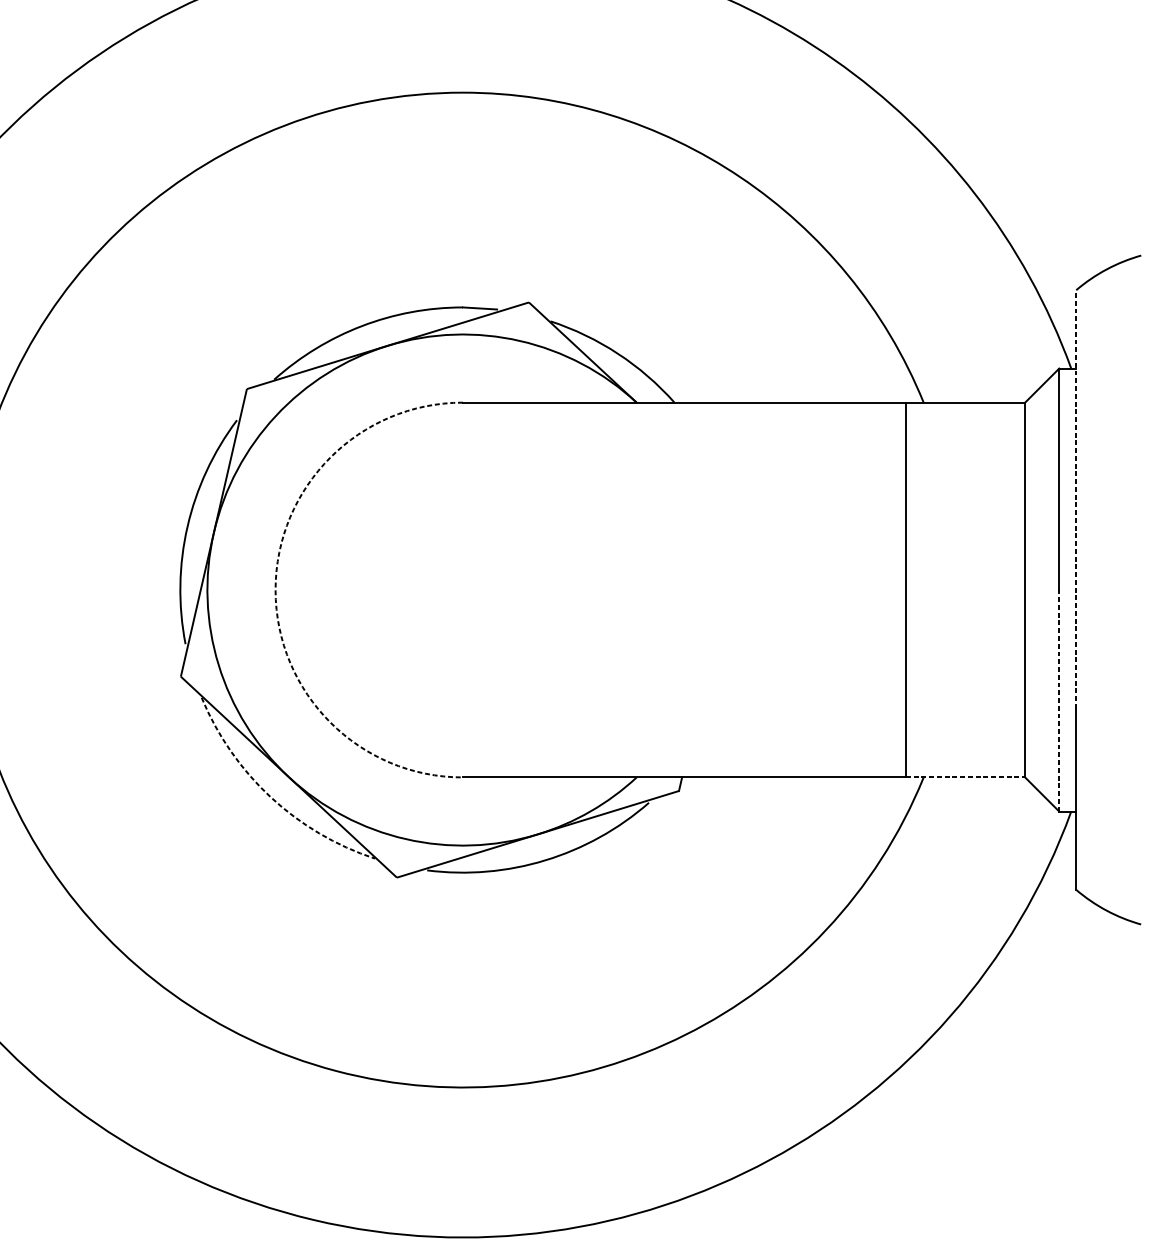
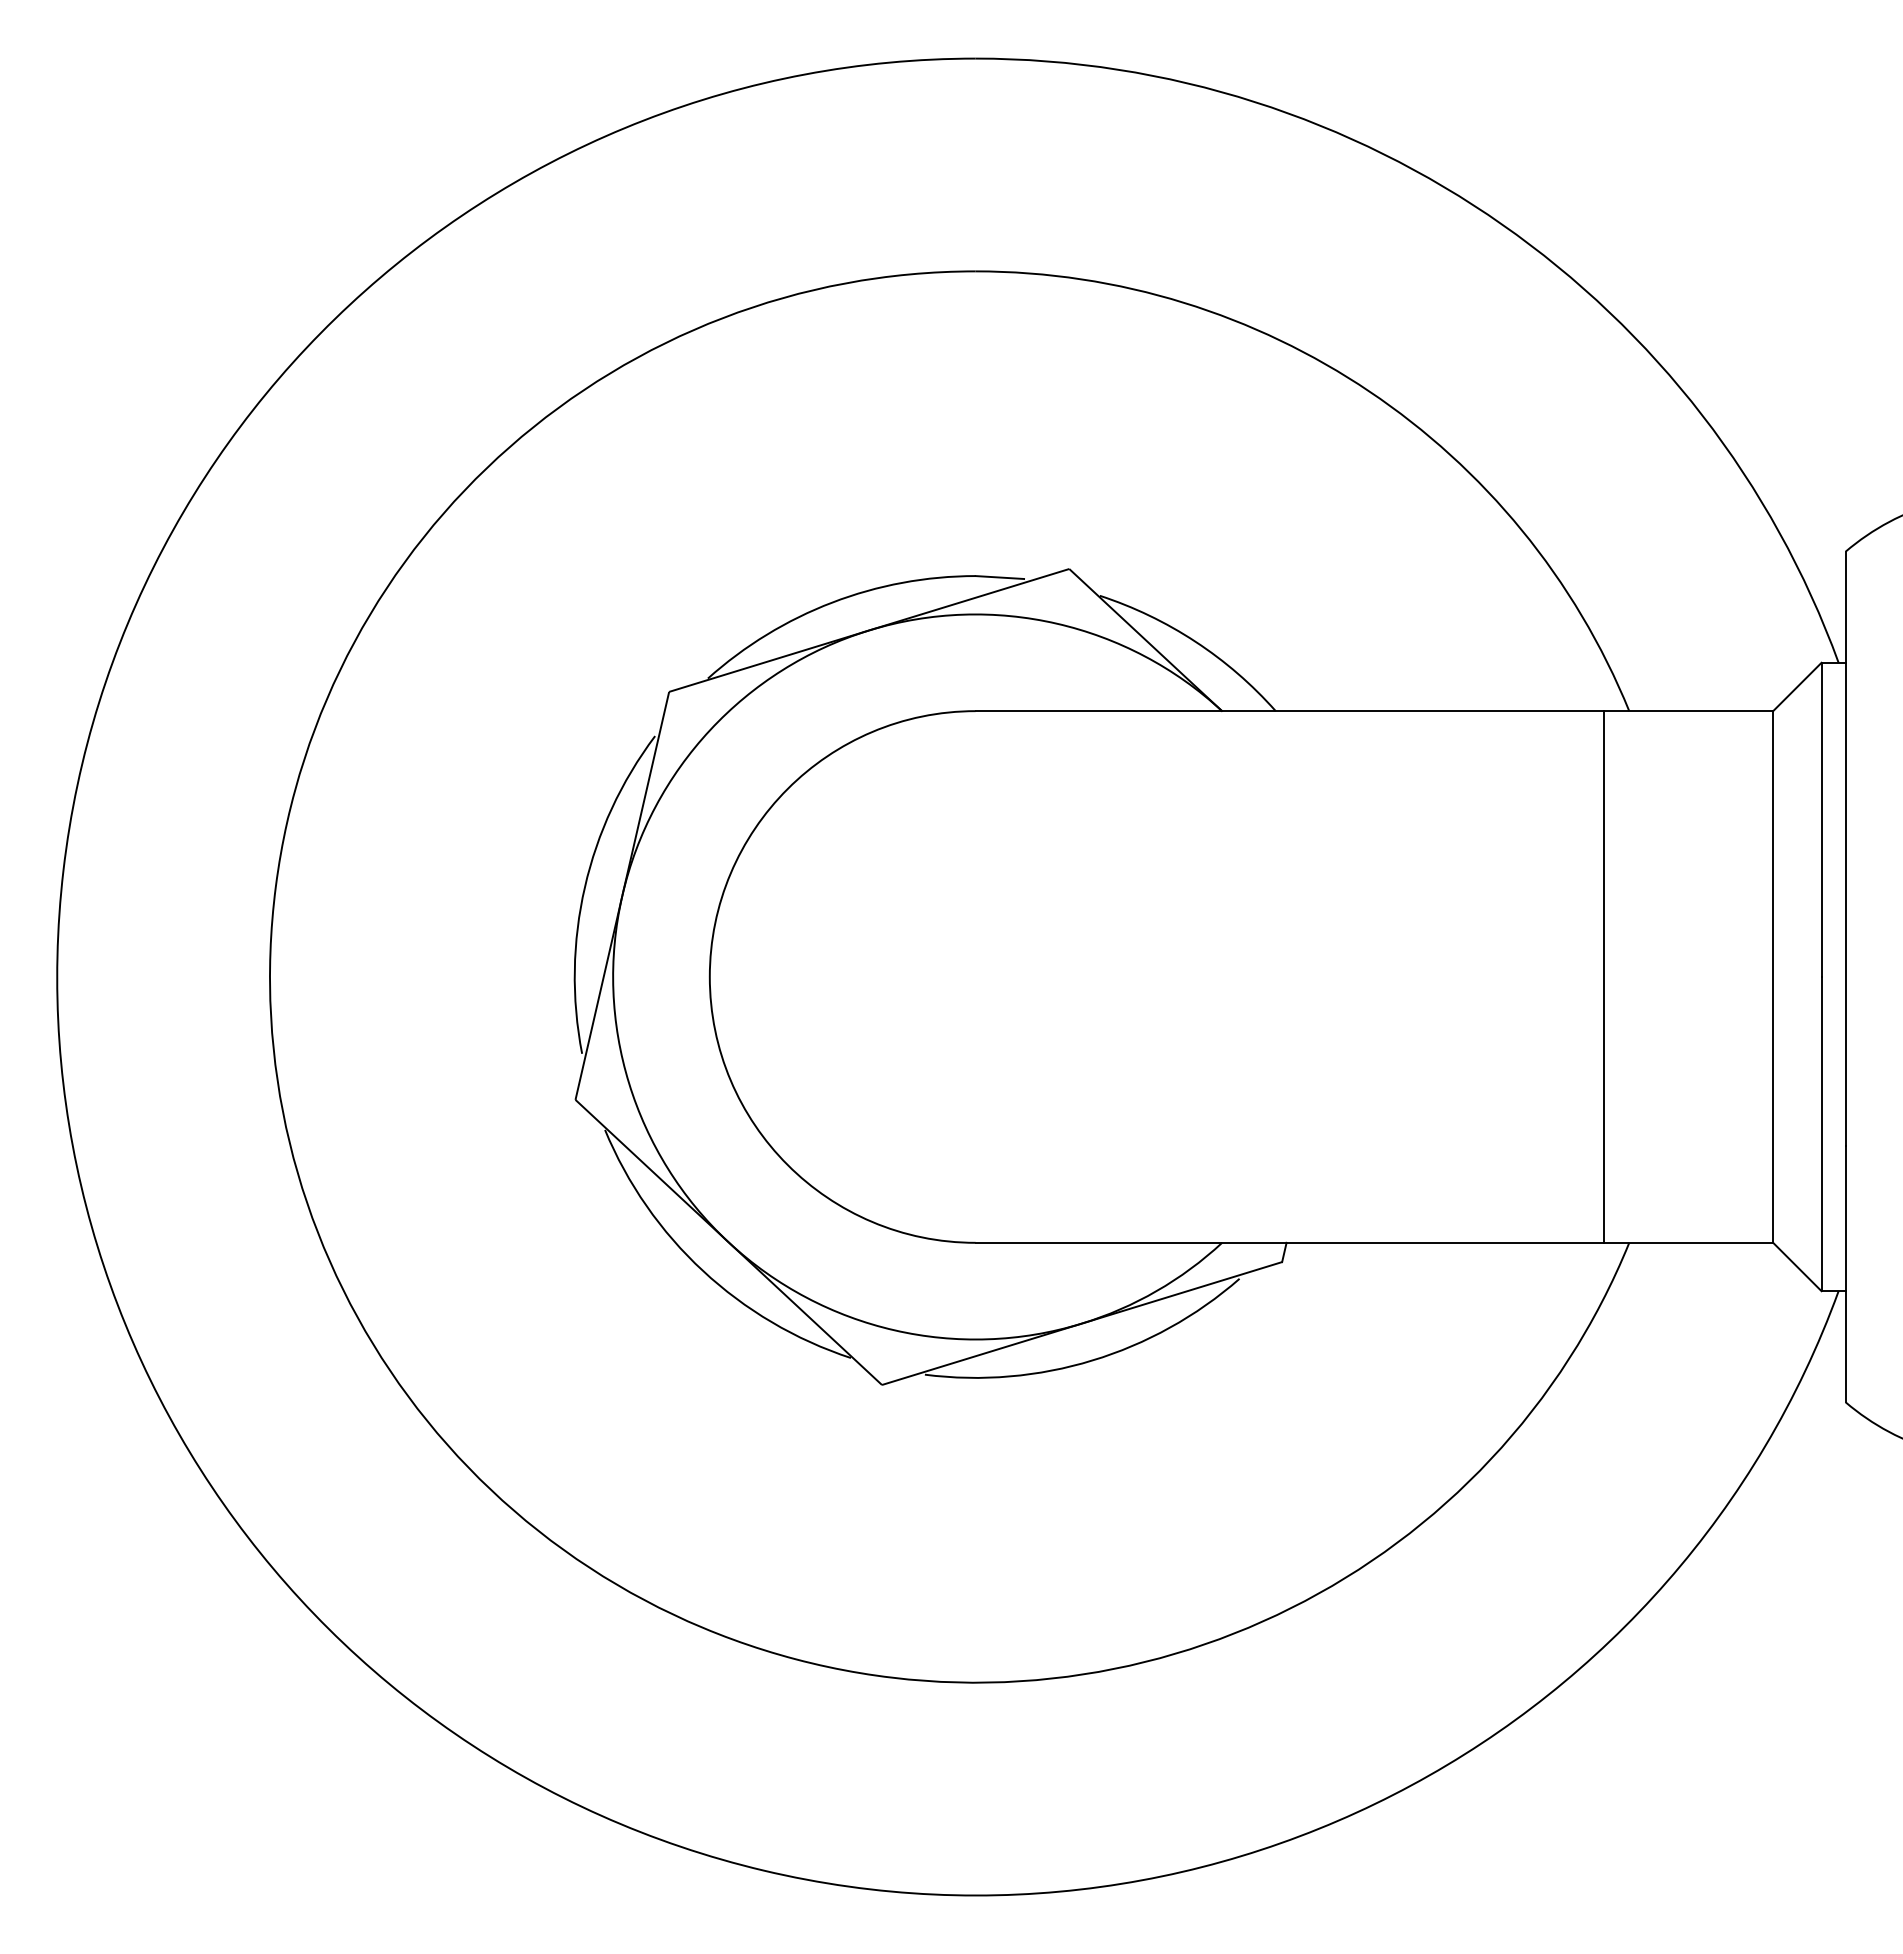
line: (1076, 499) -> (1845, 848), dashed -> solid
arc: (275, 589) -> (709, 976), dashed -> solid
line: (1059, 700) -> (1821, 1133), dashed -> solid
line: (965, 777) -> (1688, 1242), dashed -> solid
arc: (271, 796) -> (703, 1270), dashed -> solid

